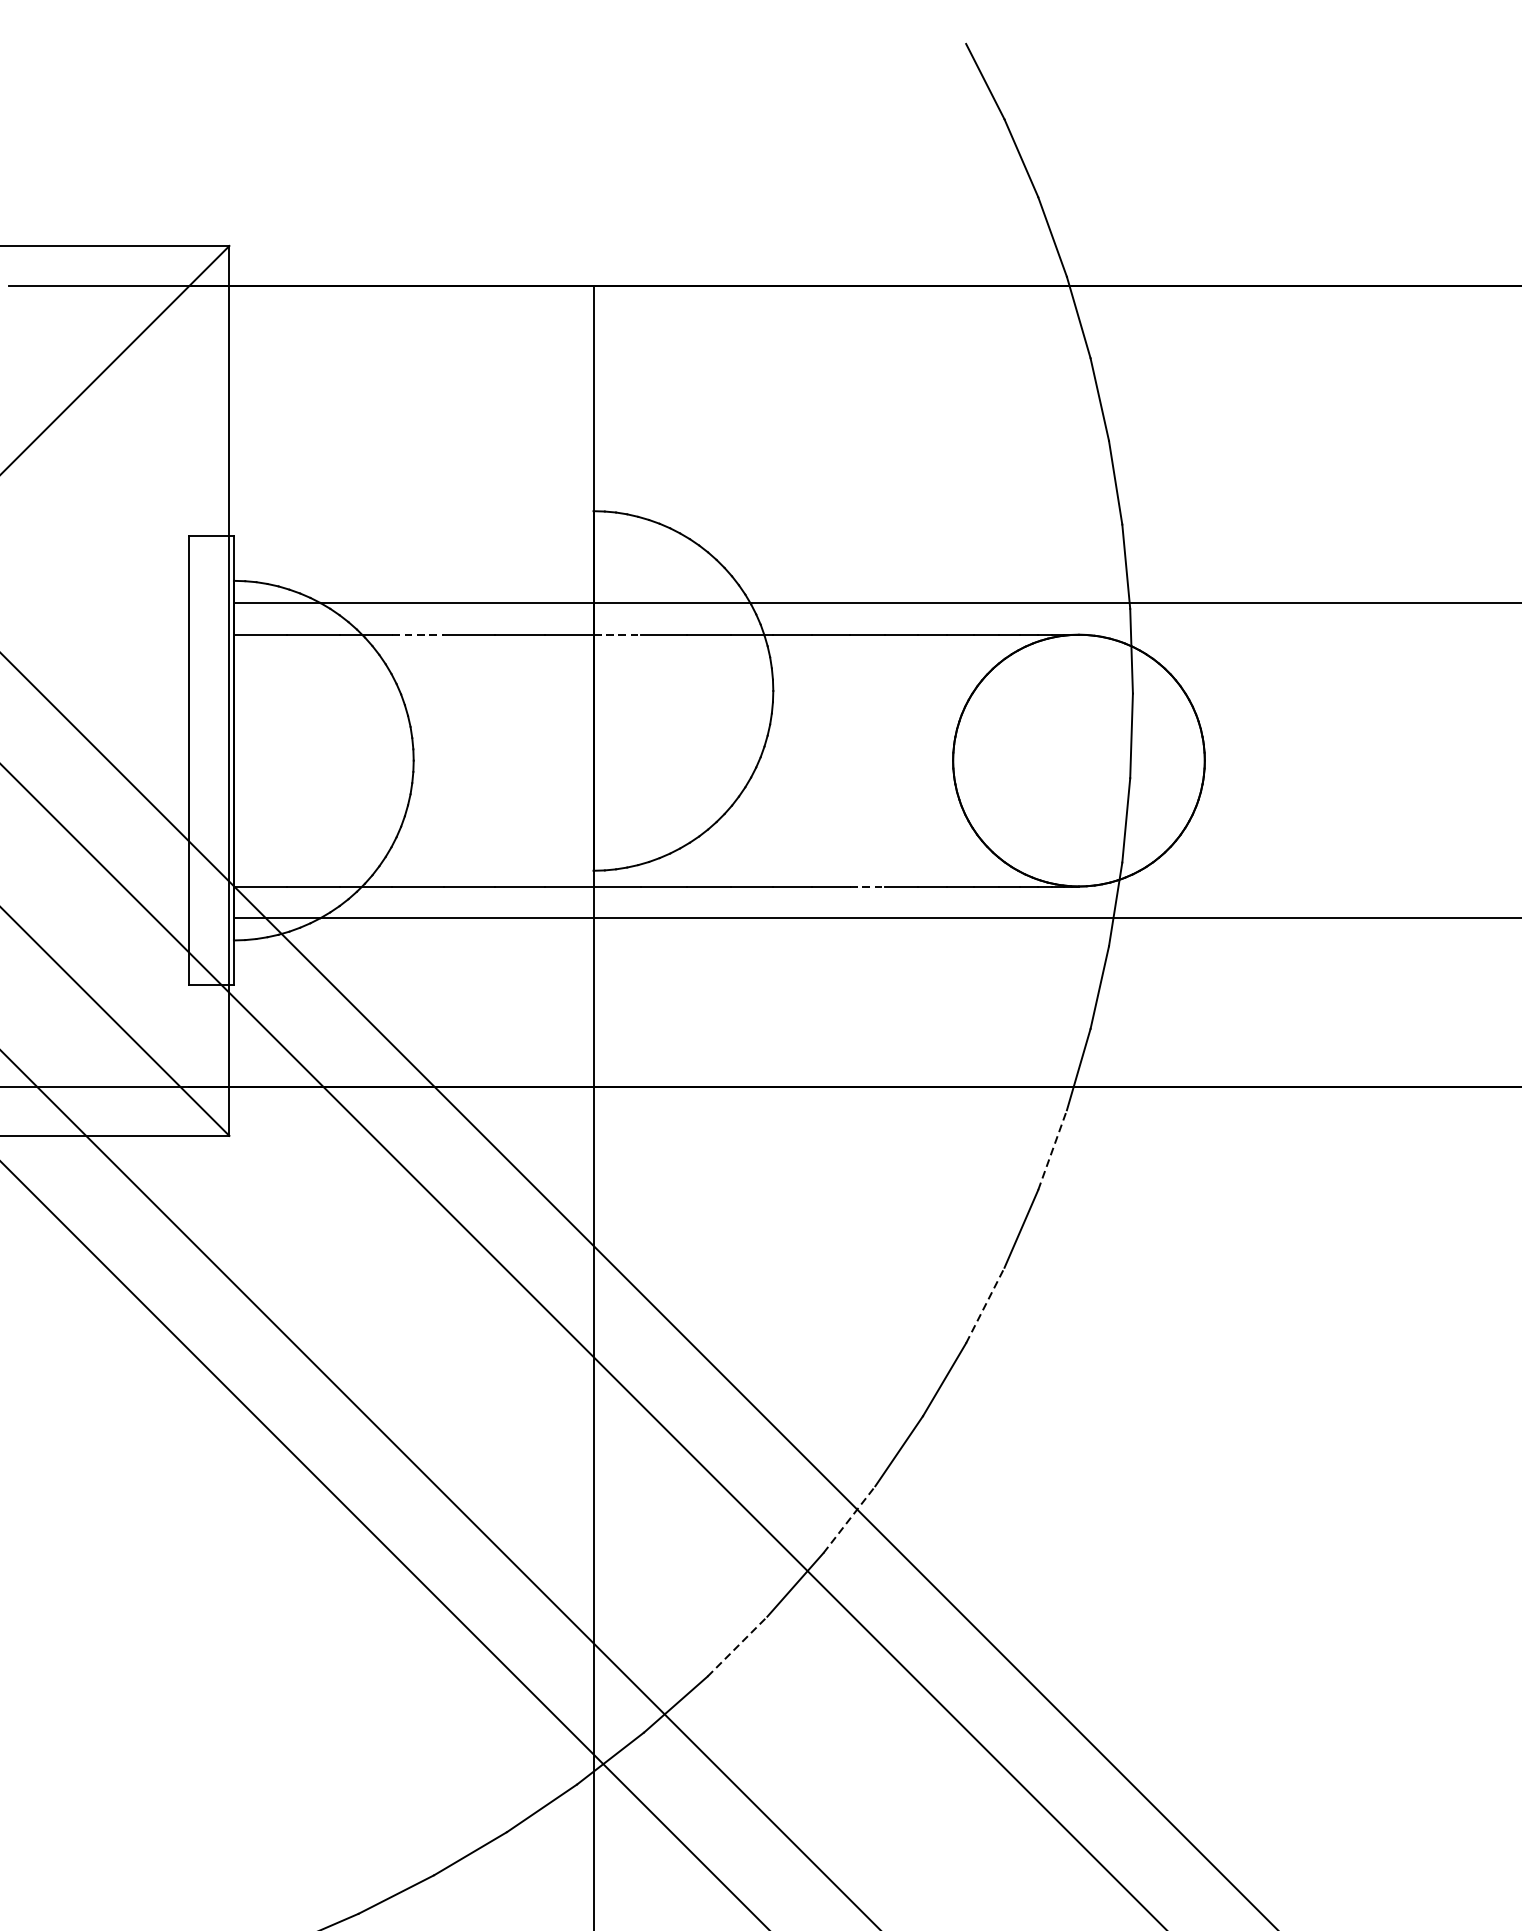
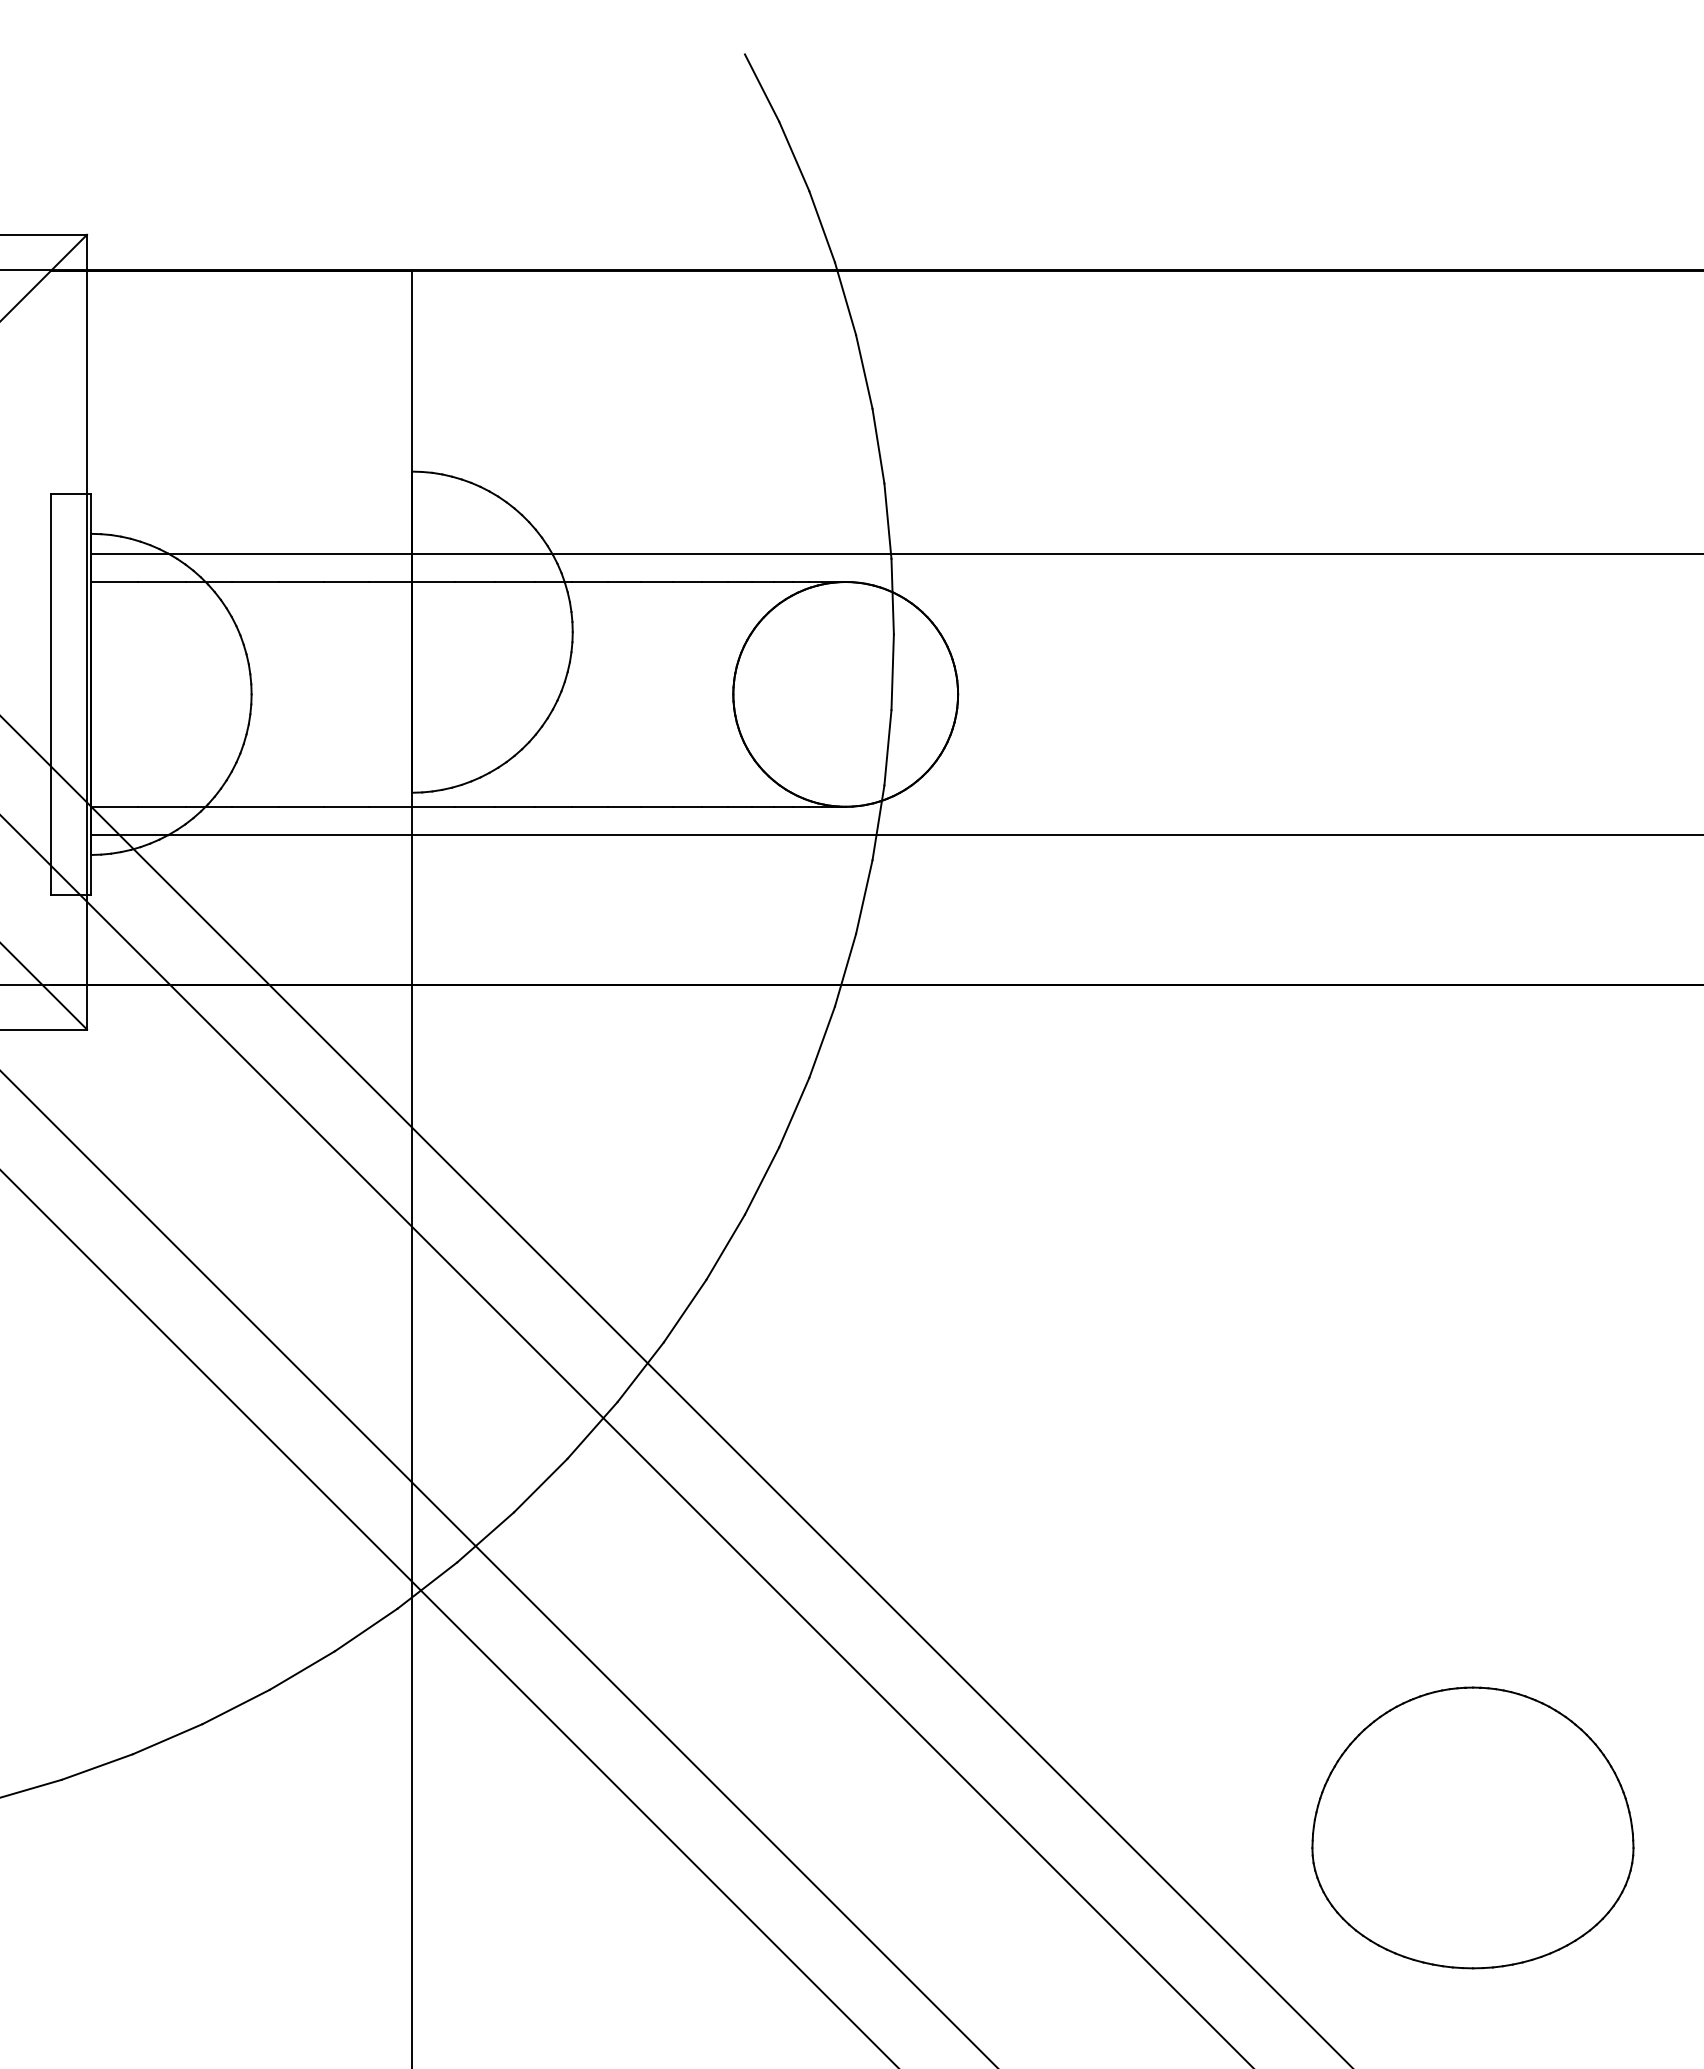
line: (419, 635) -> (256, 582), dashed -> solid
line: (618, 635) -> (434, 582), dashed -> solid
line: (867, 886) -> (656, 806), dashed -> solid
line: (1052, 1150) -> (822, 1042), dashed -> solid
line: (985, 1304) -> (762, 1180), dashed -> solid
line: (849, 1519) -> (640, 1372), dashed -> solid
line: (737, 1646) -> (540, 1485), dashed -> solid

